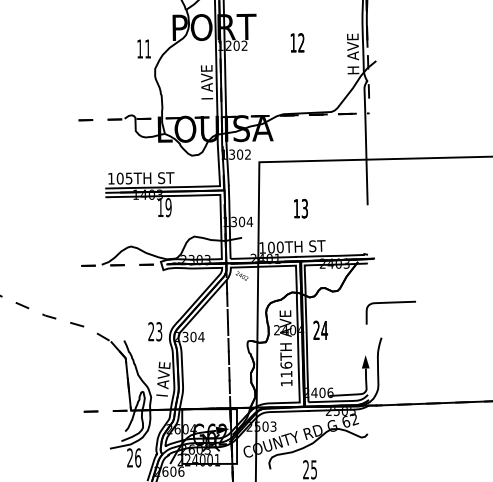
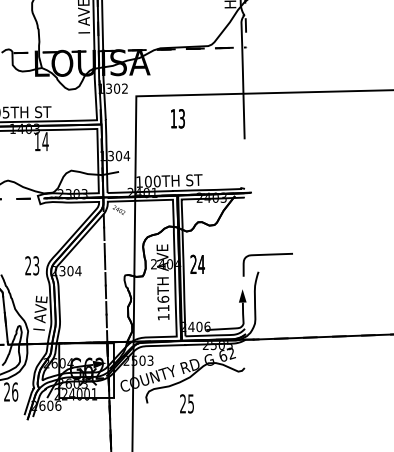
text: (168, 207) -> (45, 141), 19 -> 14
text: (300, 208) -> (177, 118), moved
curve: (390, 303) -> (267, 255), moved

